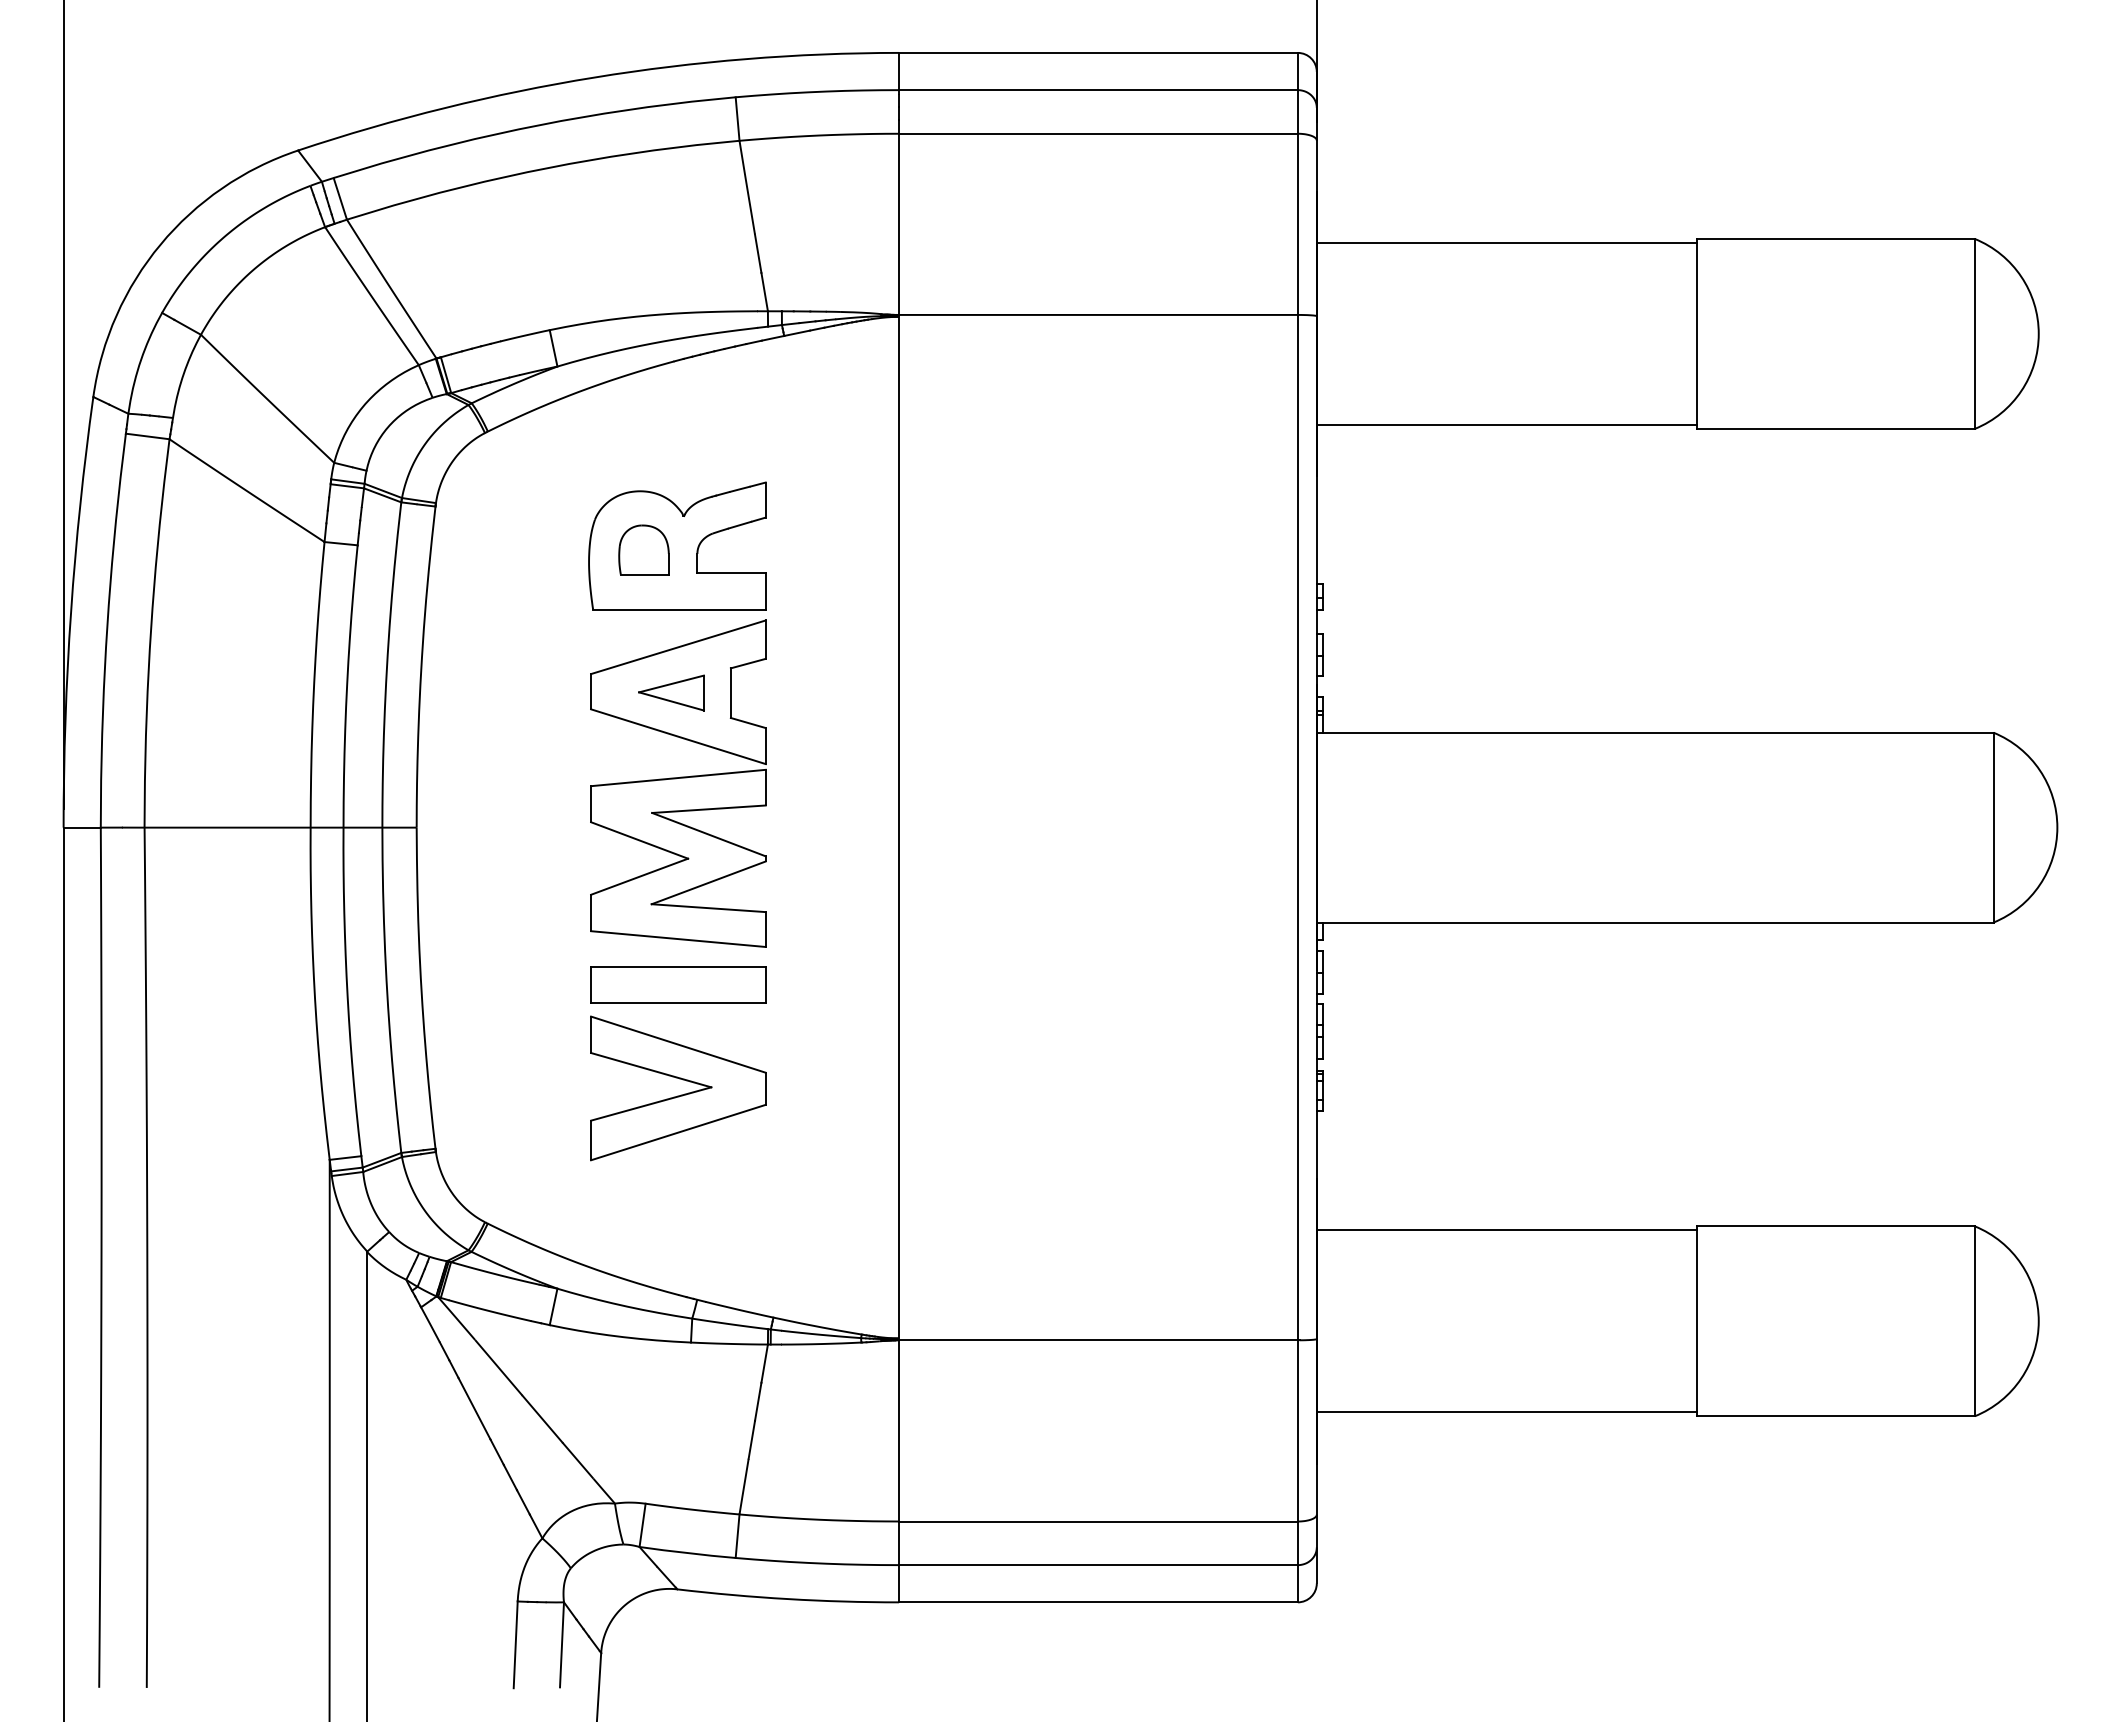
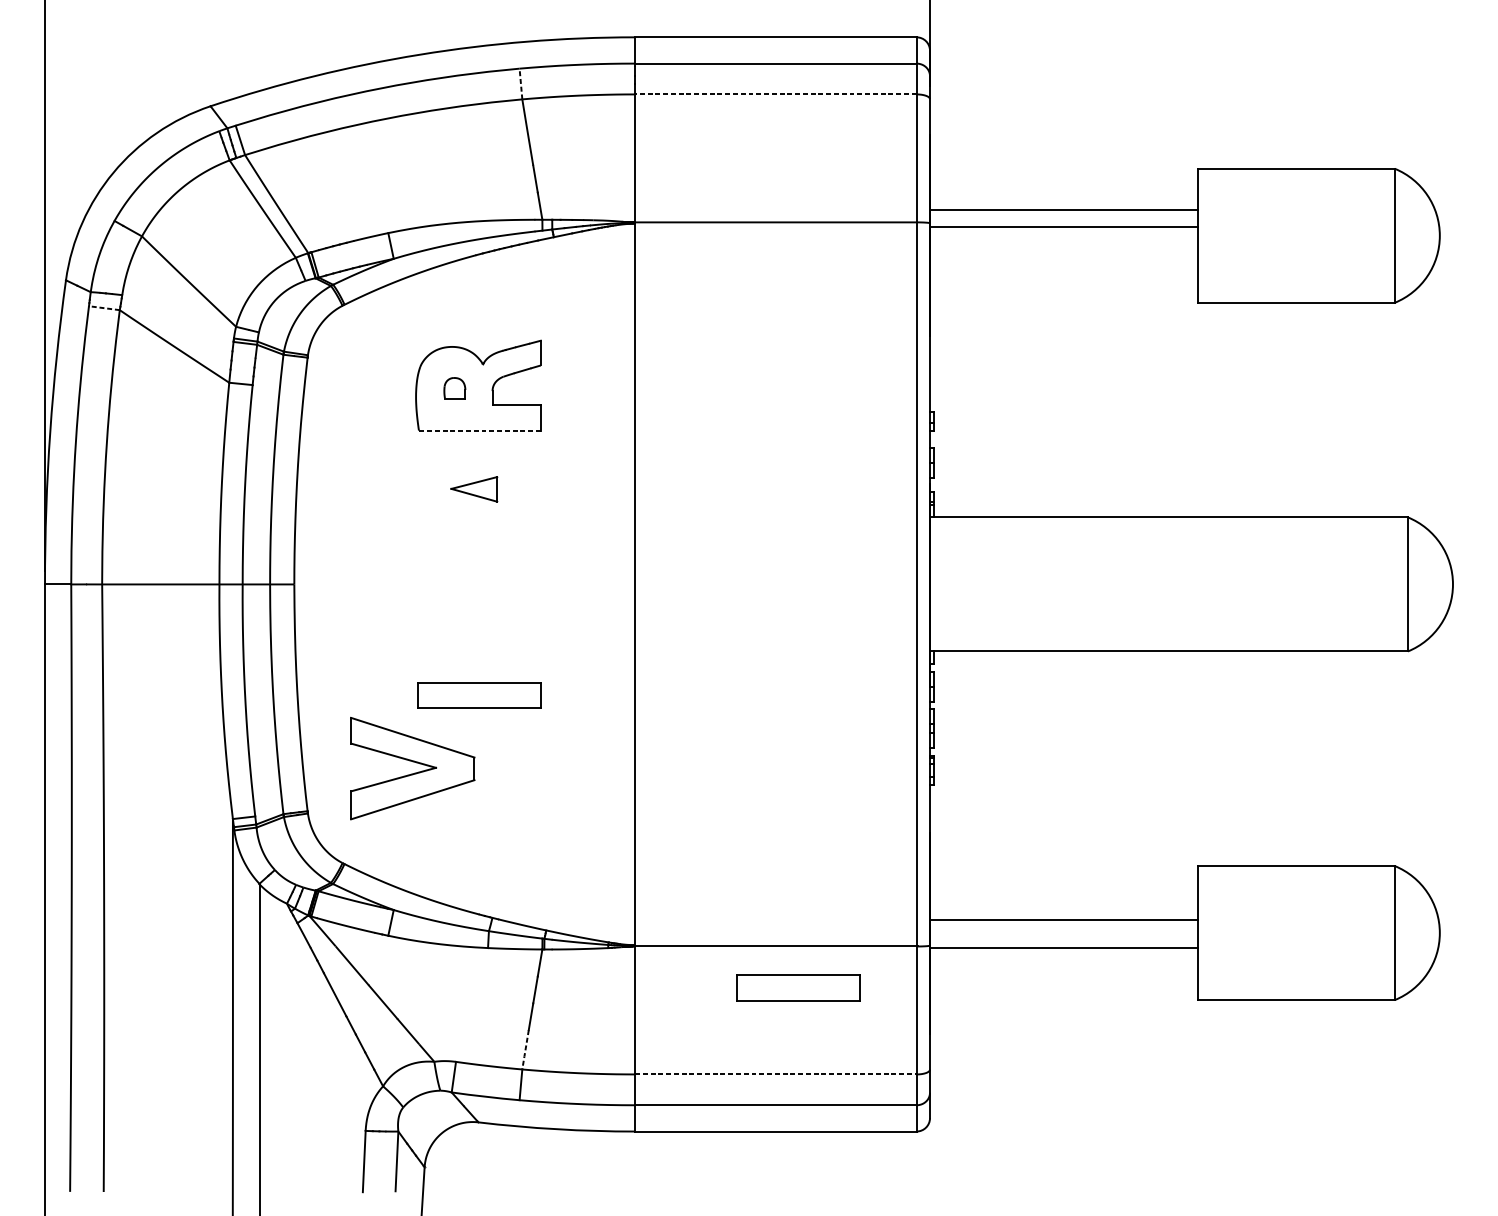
line: (737, 119) -> (520, 84), solid -> dashed
line: (1097, 133) -> (775, 94), solid -> dashed
line: (1506, 242) -> (1063, 210), moved
line: (1506, 425) -> (1063, 227), moved
line: (147, 436) -> (104, 308), solid -> dashed
part: (643, 549) -> (454, 388), size x0.6
line: (678, 609) -> (479, 430), solid -> dashed
part: (678, 783) -> (479, 553), removed
part: (681, 1094) -> (414, 772), moved
line: (1506, 1230) -> (1063, 920), moved
part: (1130, 1398) -> (798, 987), added
line: (1506, 1412) -> (1063, 948), moved
line: (743, 1487) -> (525, 1050), solid -> dashed
line: (1098, 1521) -> (775, 1074), solid -> dashed

